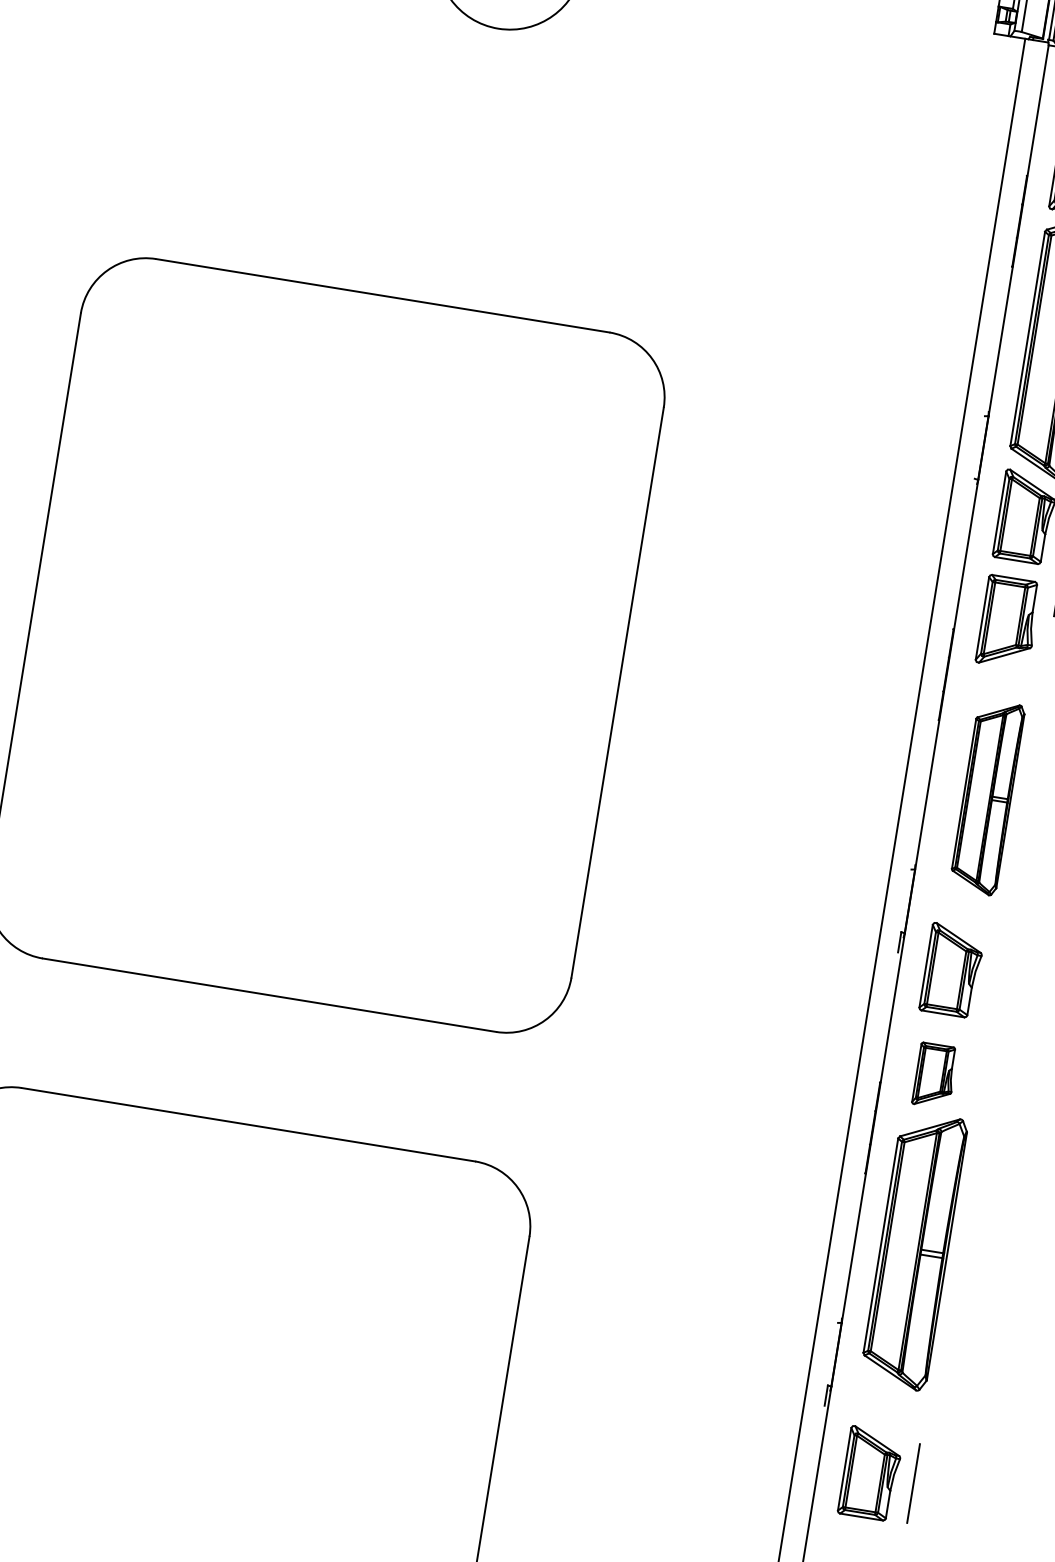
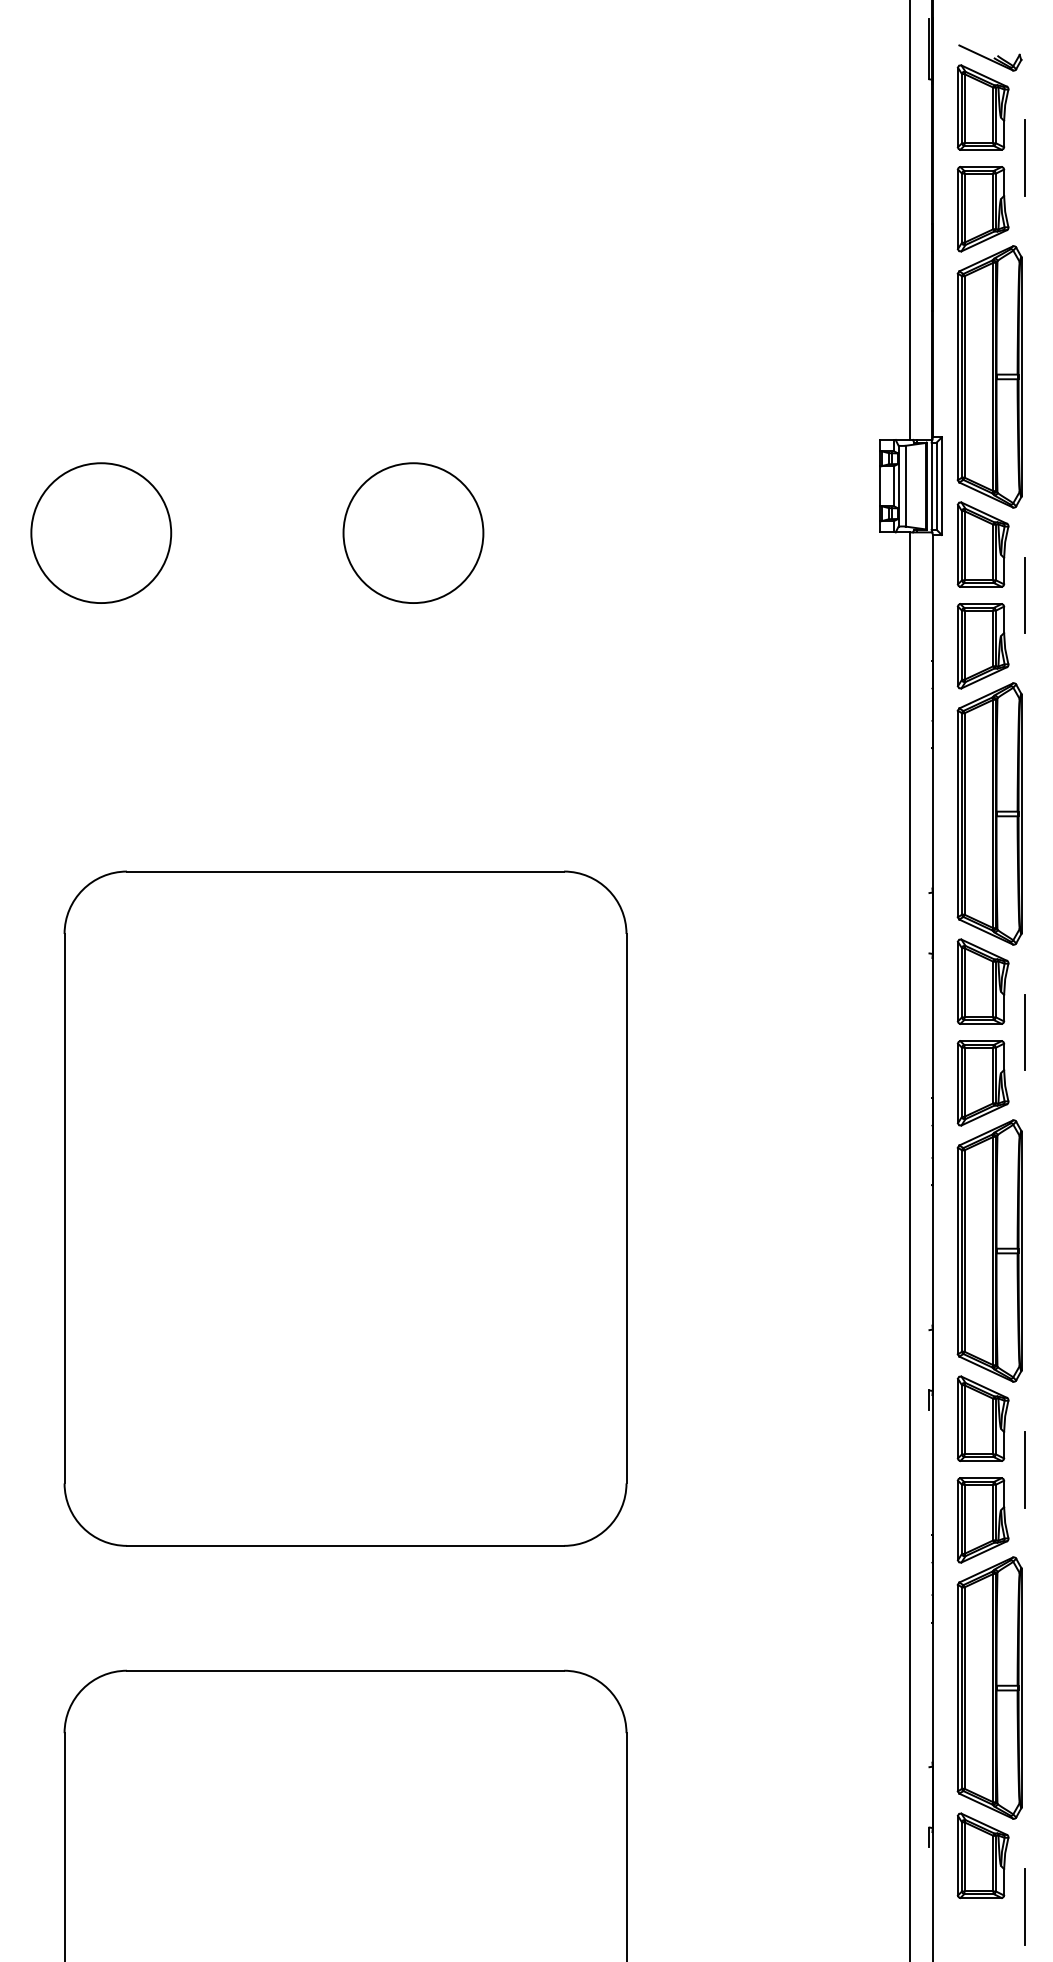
part: (987, 797) -> (989, 1250), size x1.43
line: (986, 1030) -> (1024, 1469), added
part: (934, 1075) -> (982, 1520), size x1.43
part: (870, 1473) -> (982, 1855), moved

